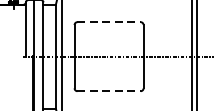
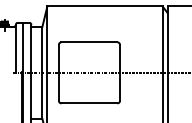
line: (109, 22) -> (89, 42), dashed -> solid
line: (109, 91) -> (89, 103), dashed -> solid

